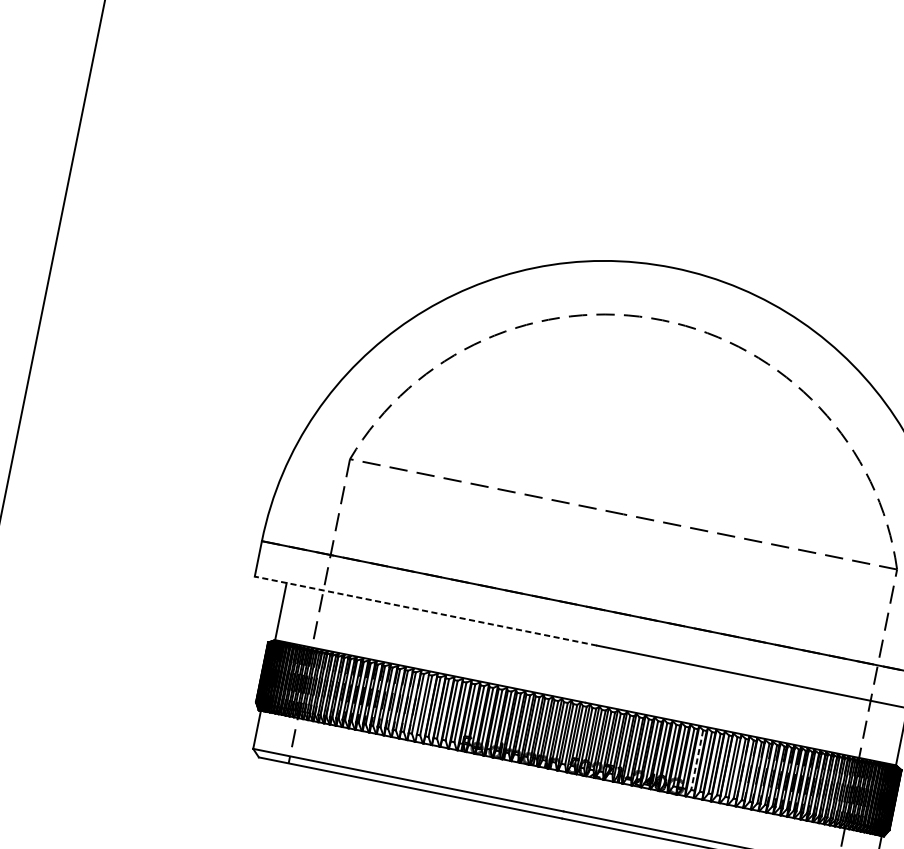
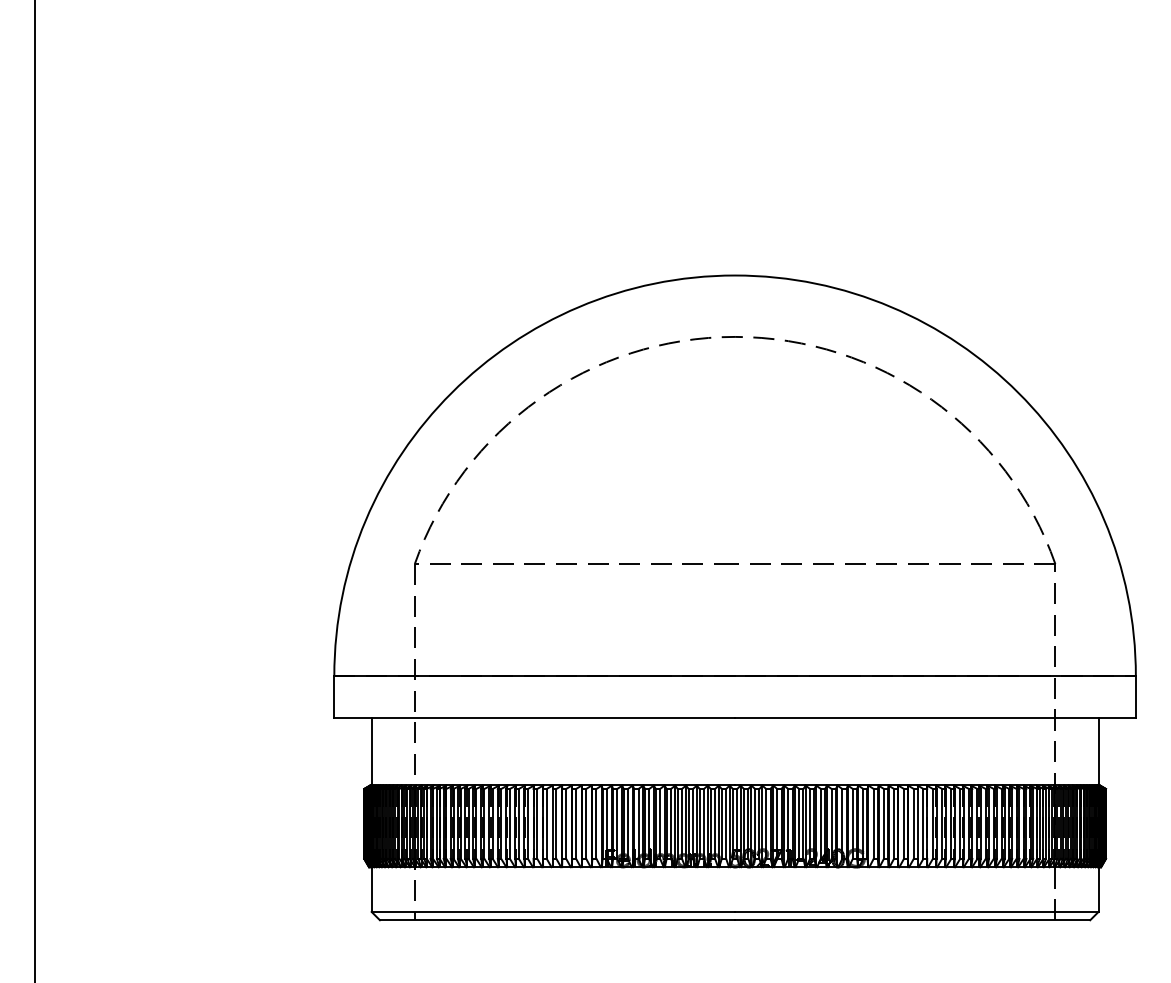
line: (425, 610) -> (534, 717), dashed -> solid
line: (697, 759) -> (873, 823), dashed -> solid

